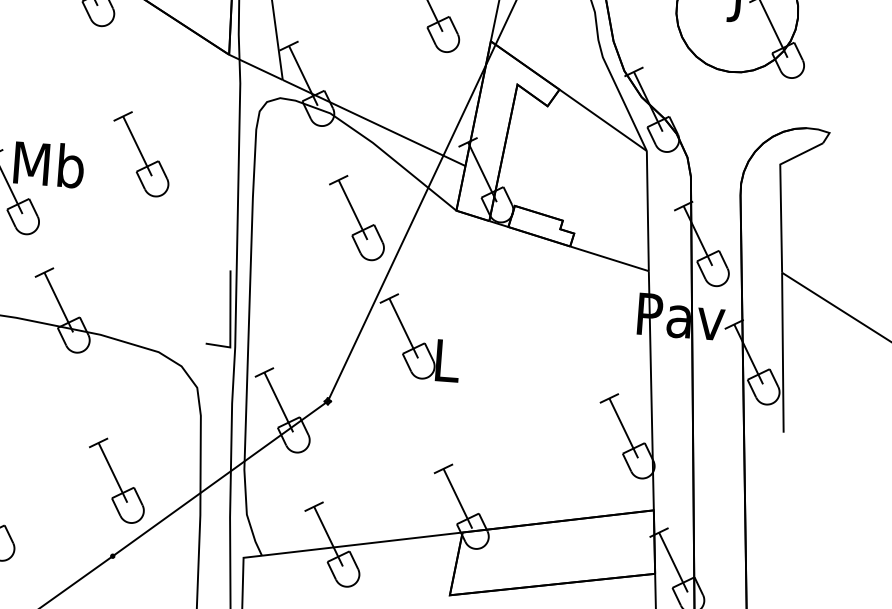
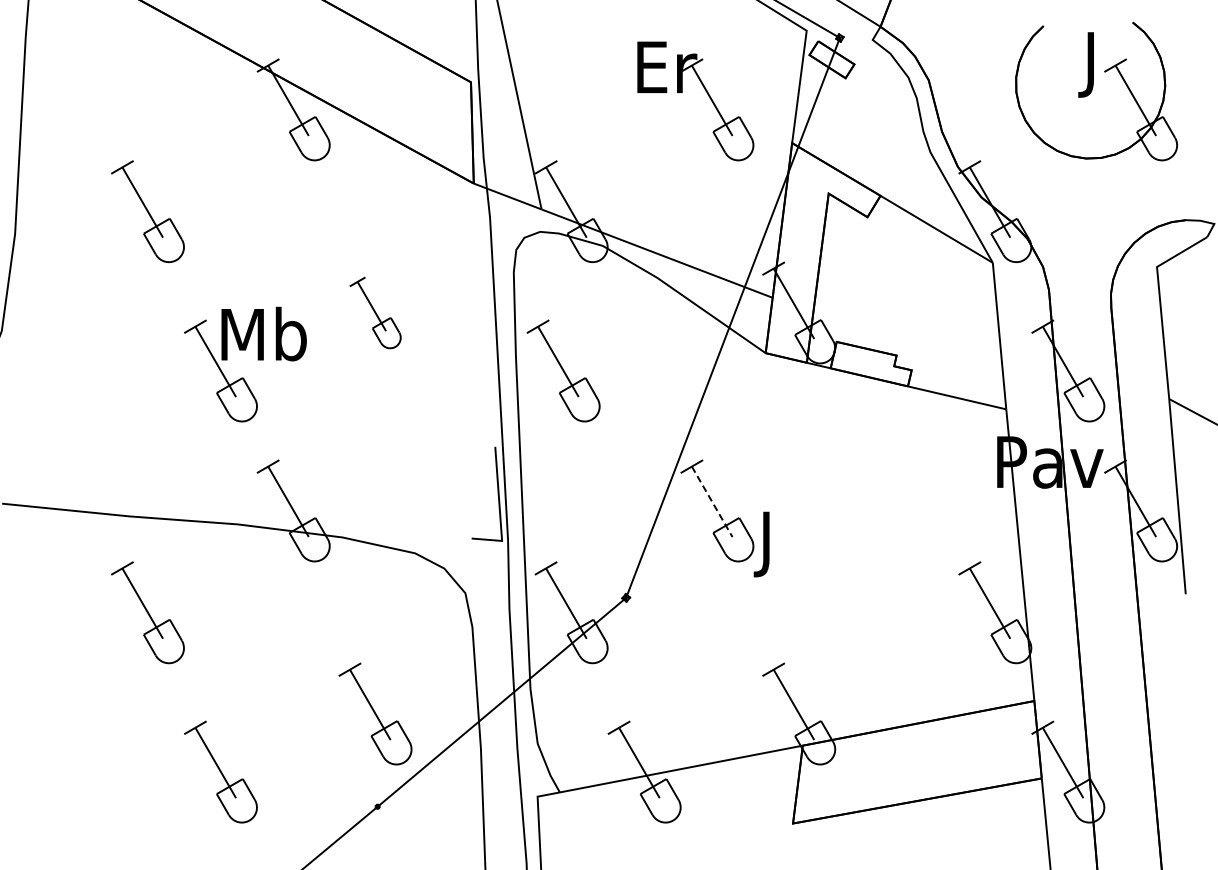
part: (141, 153) -> (375, 312), size x0.7
part: (356, 217) -> (563, 370), moved
line: (404, 328) -> (712, 501), solid -> dashed
text: (446, 366) -> (768, 544), L -> J

